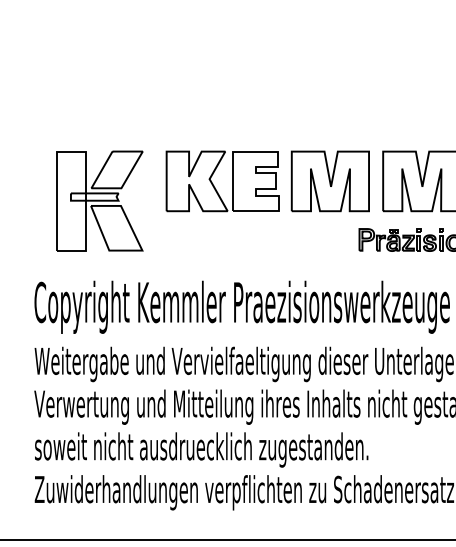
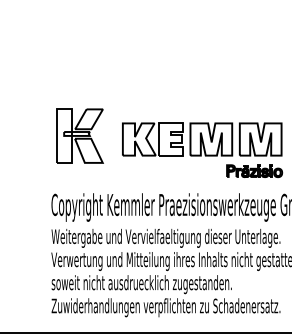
part: (99, 199) -> (79, 135), moved

